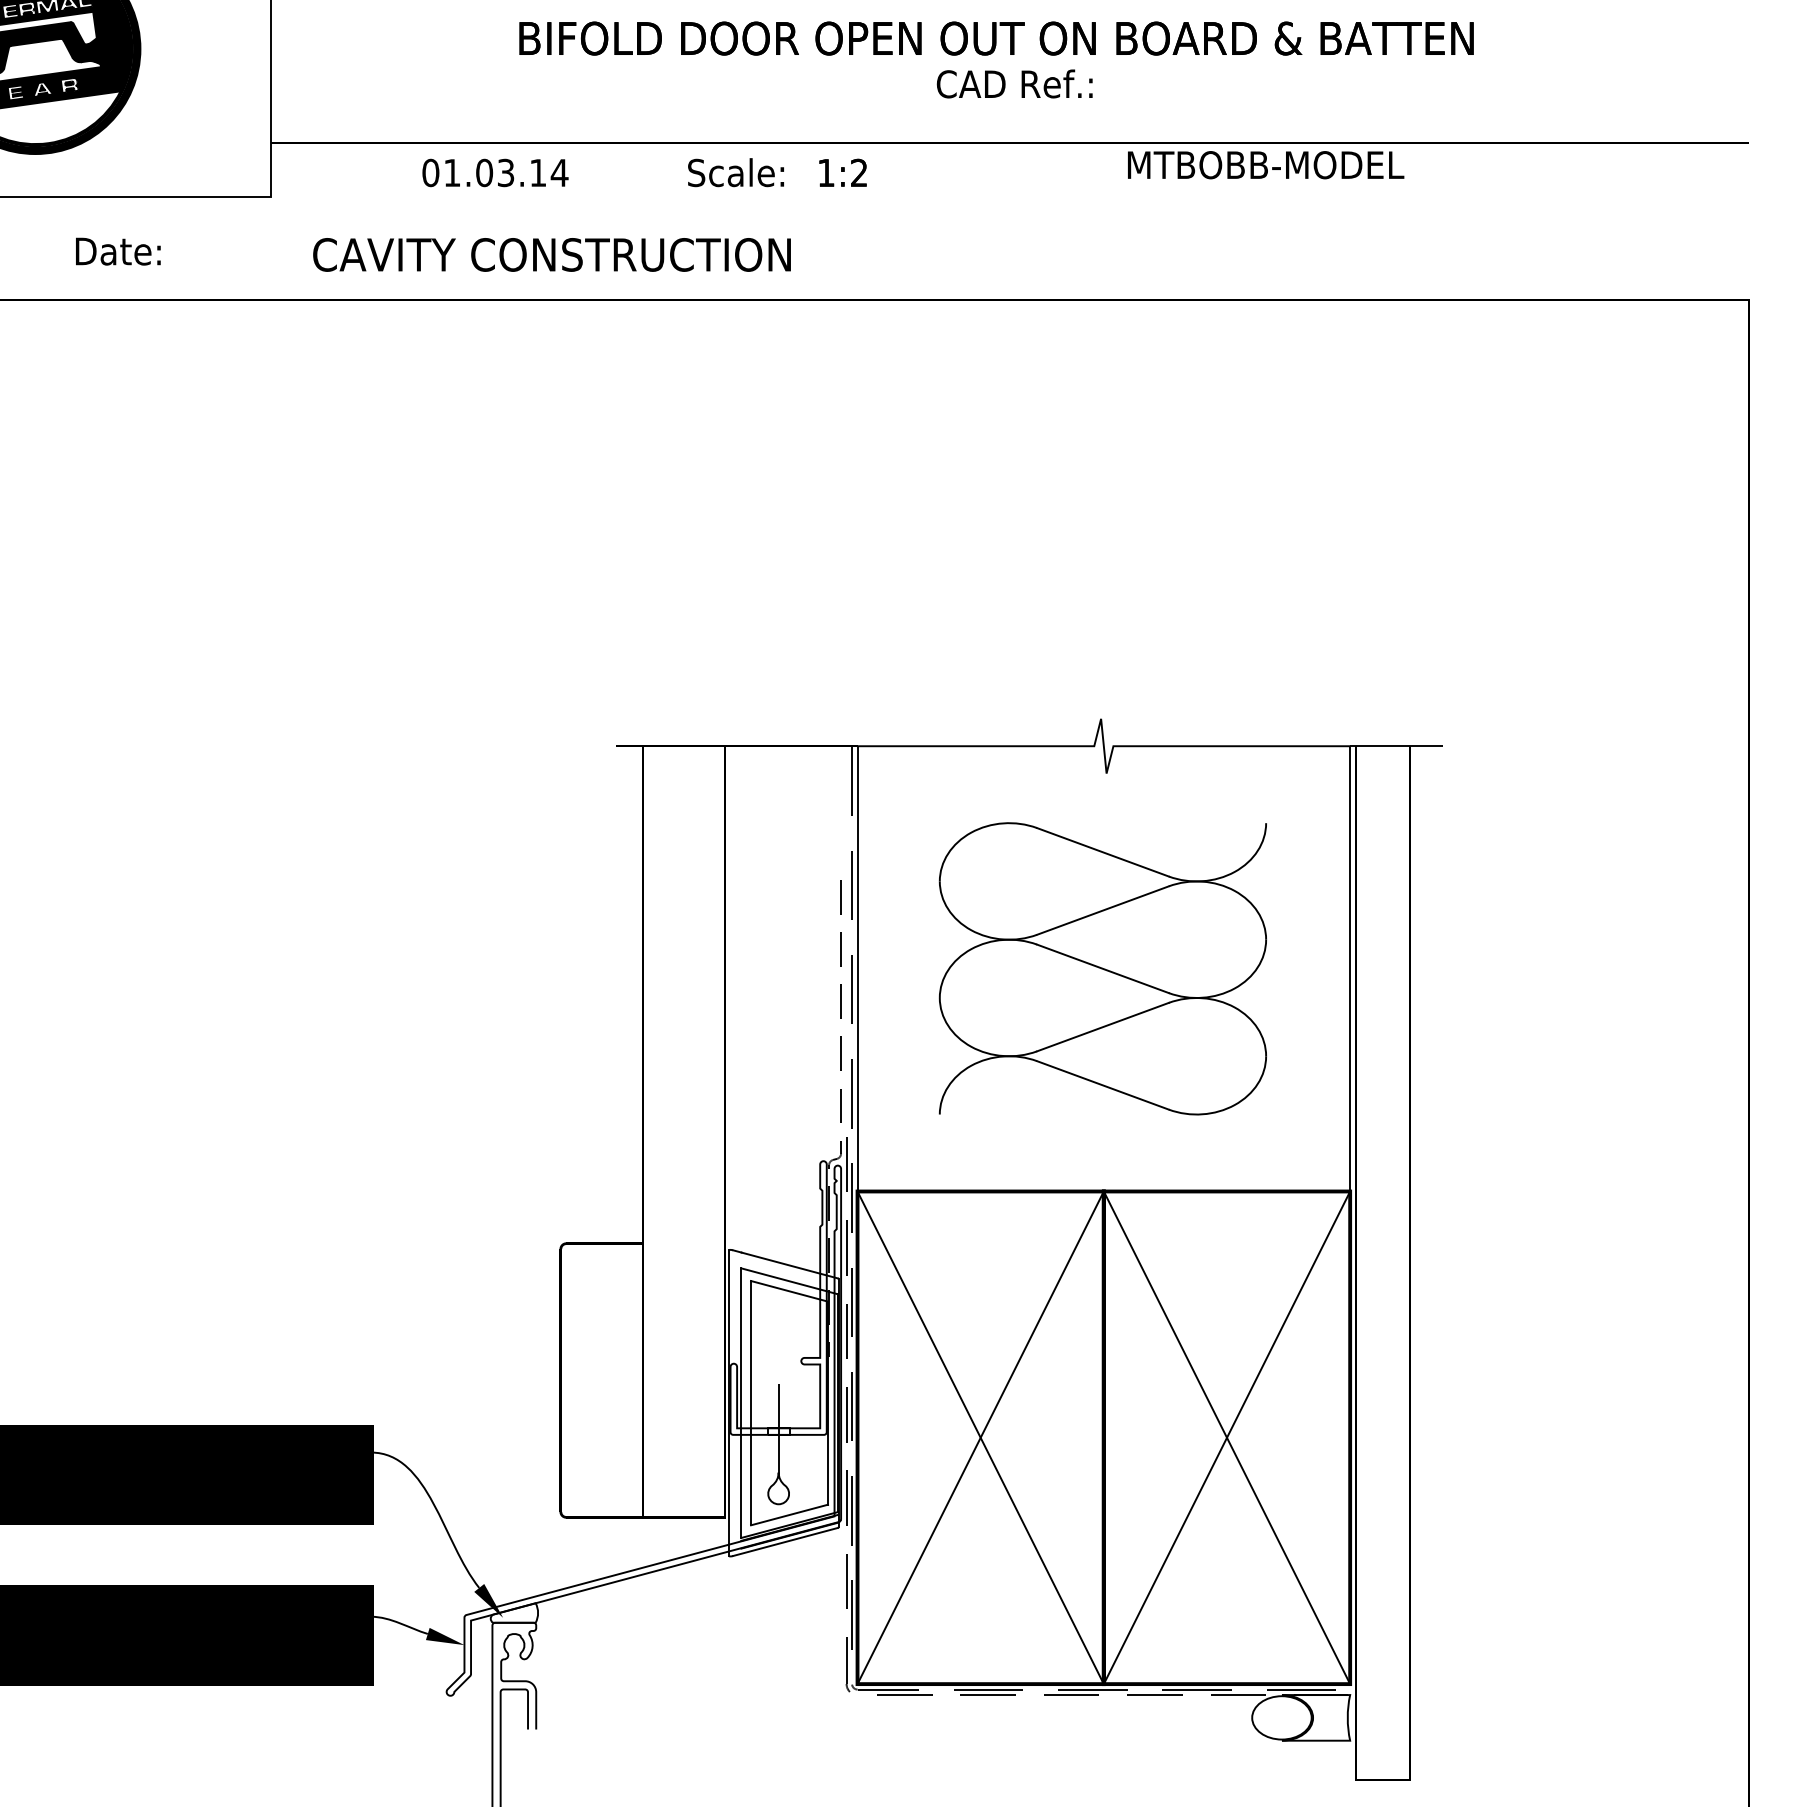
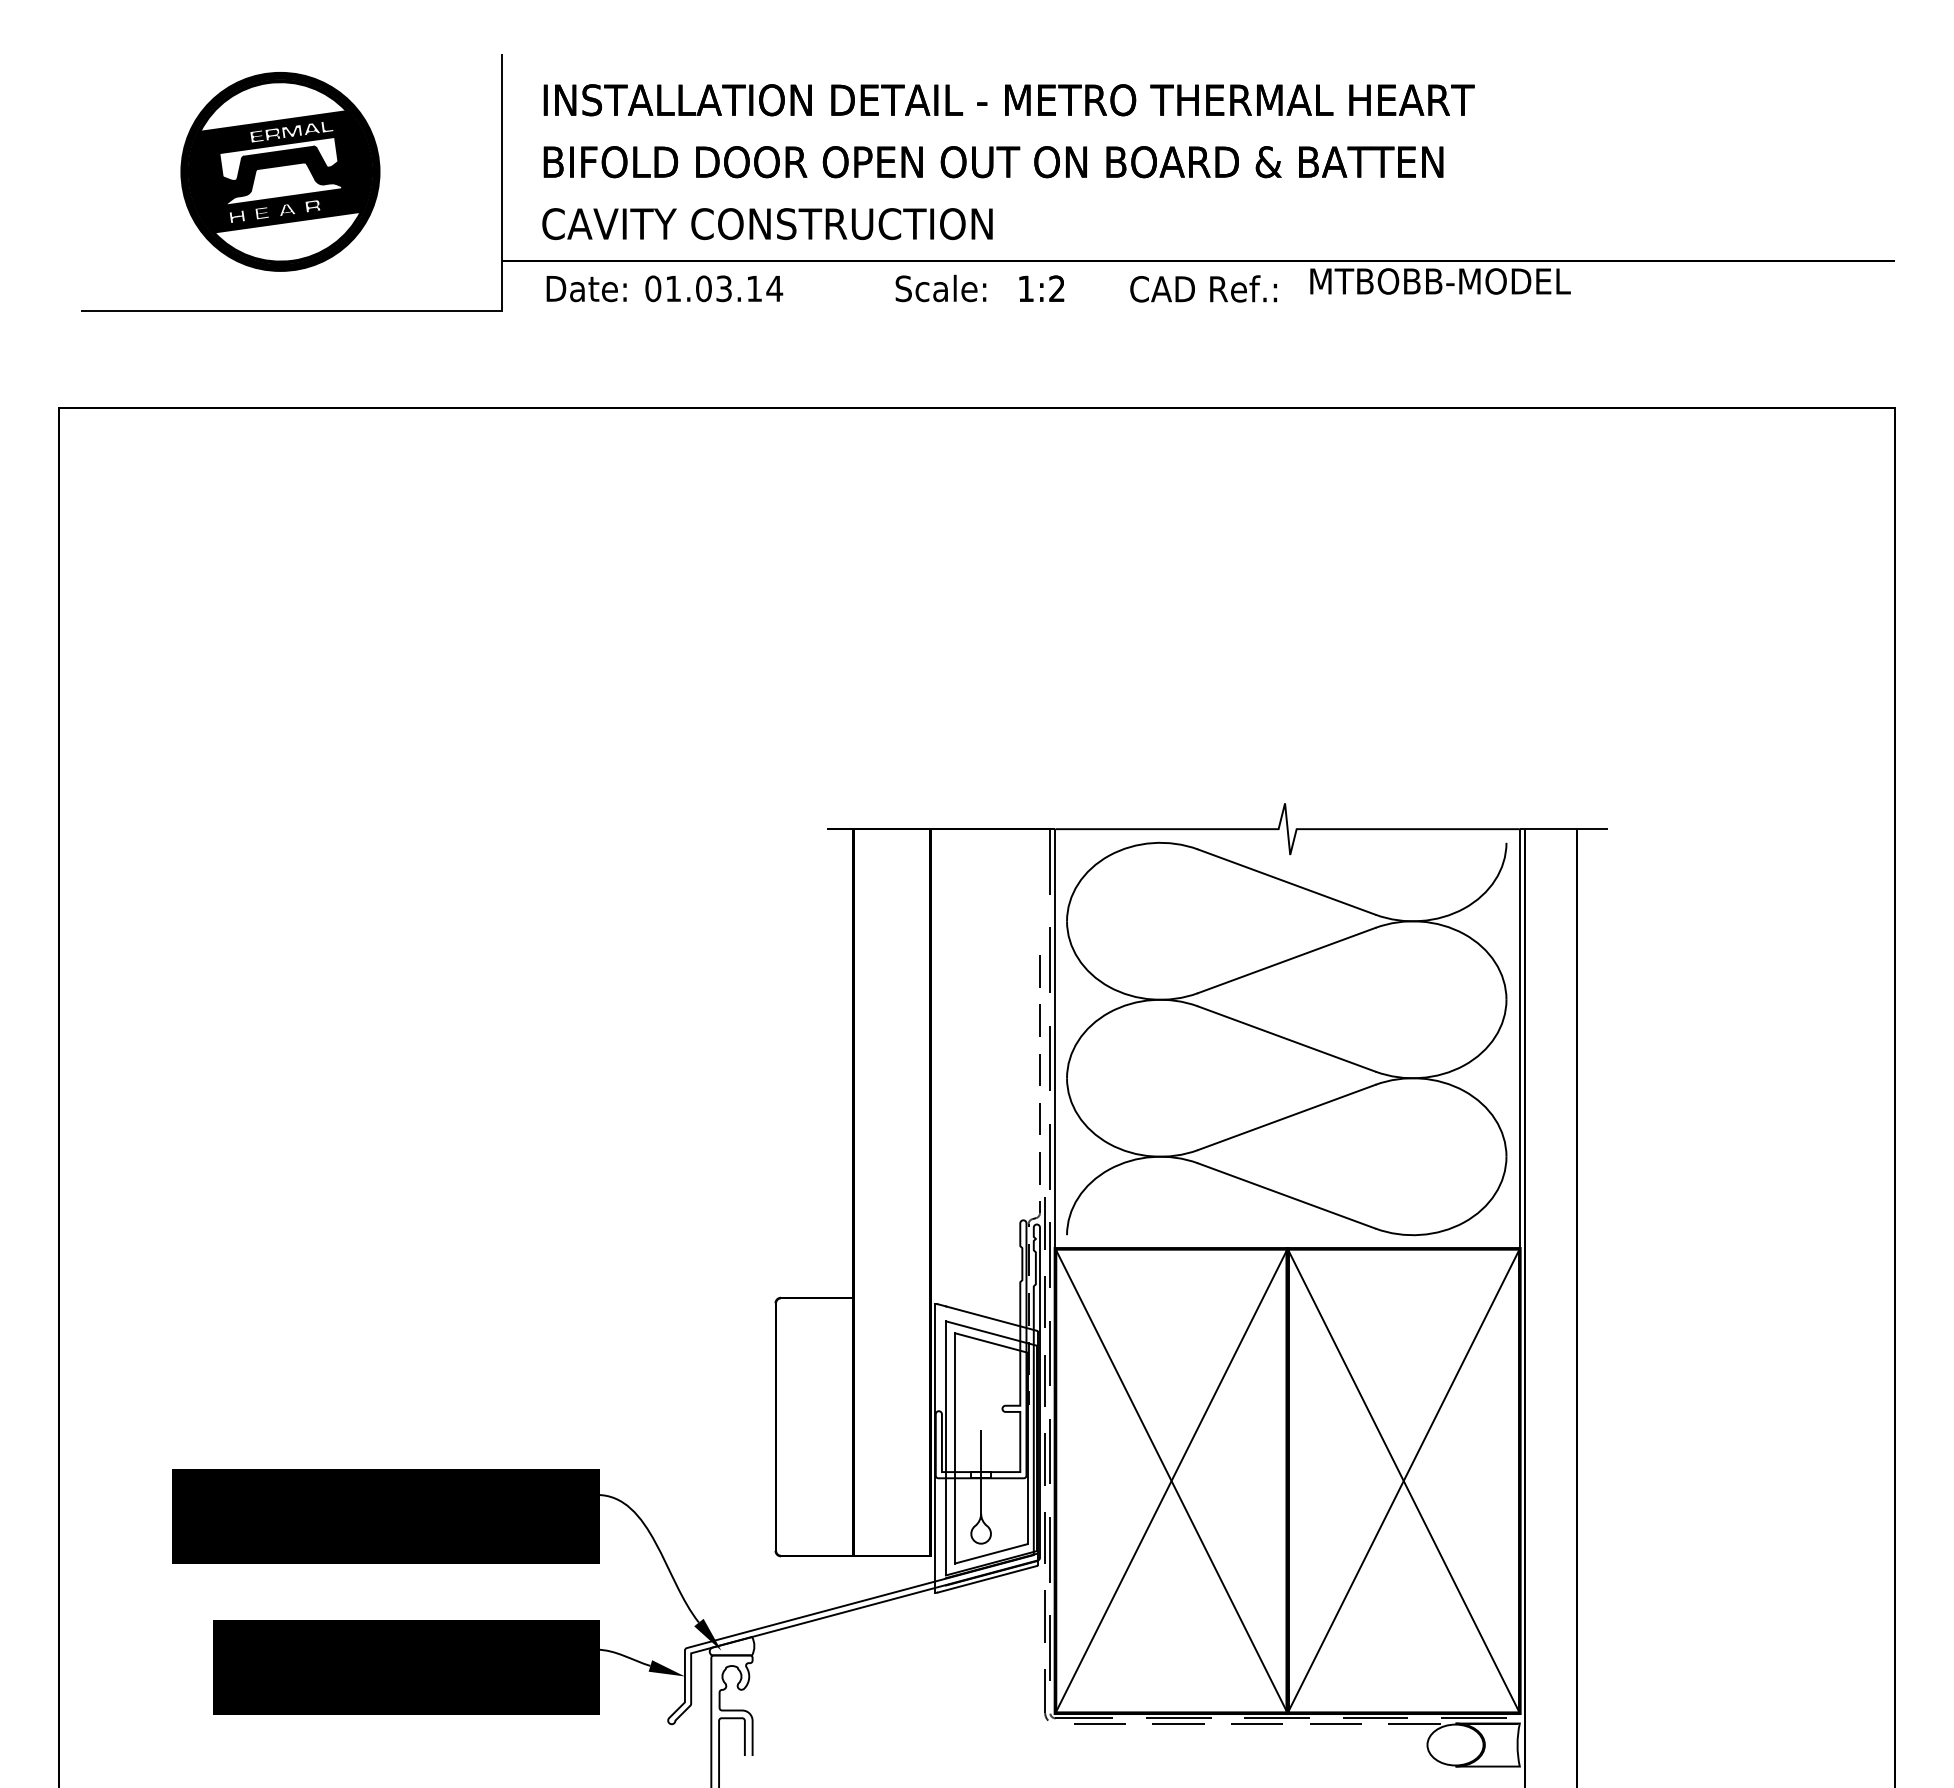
text: (996, 38) -> (993, 162), moved
text: (1014, 83) -> (1203, 288), moved
text: (118, 252) -> (586, 289), moved
text: (552, 255) -> (767, 224), moved
part: (1102, 968) -> (1286, 1038), size x1.43

